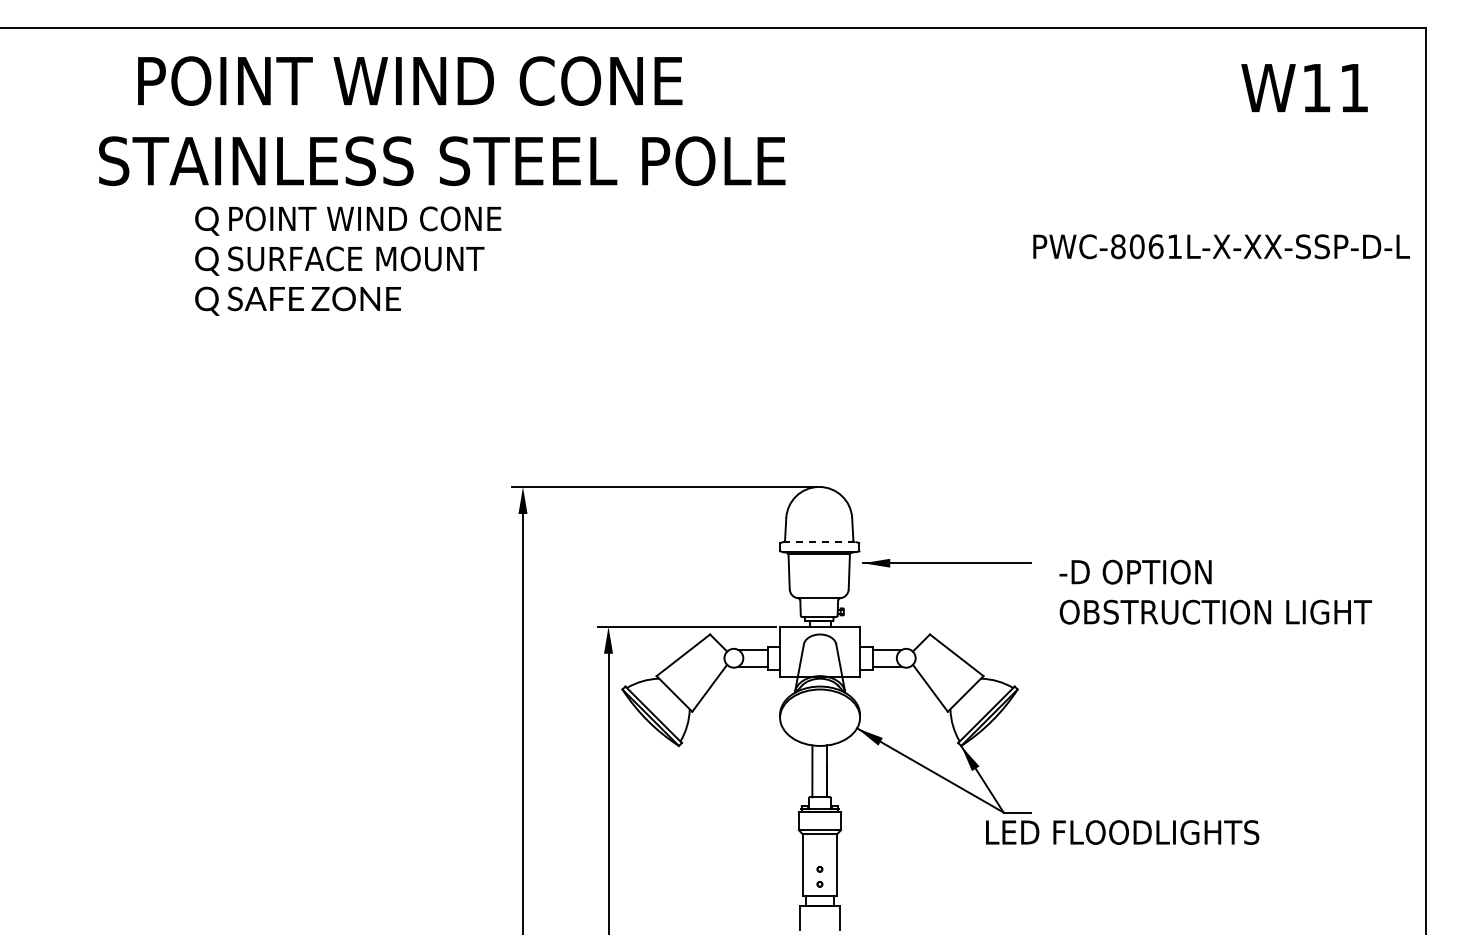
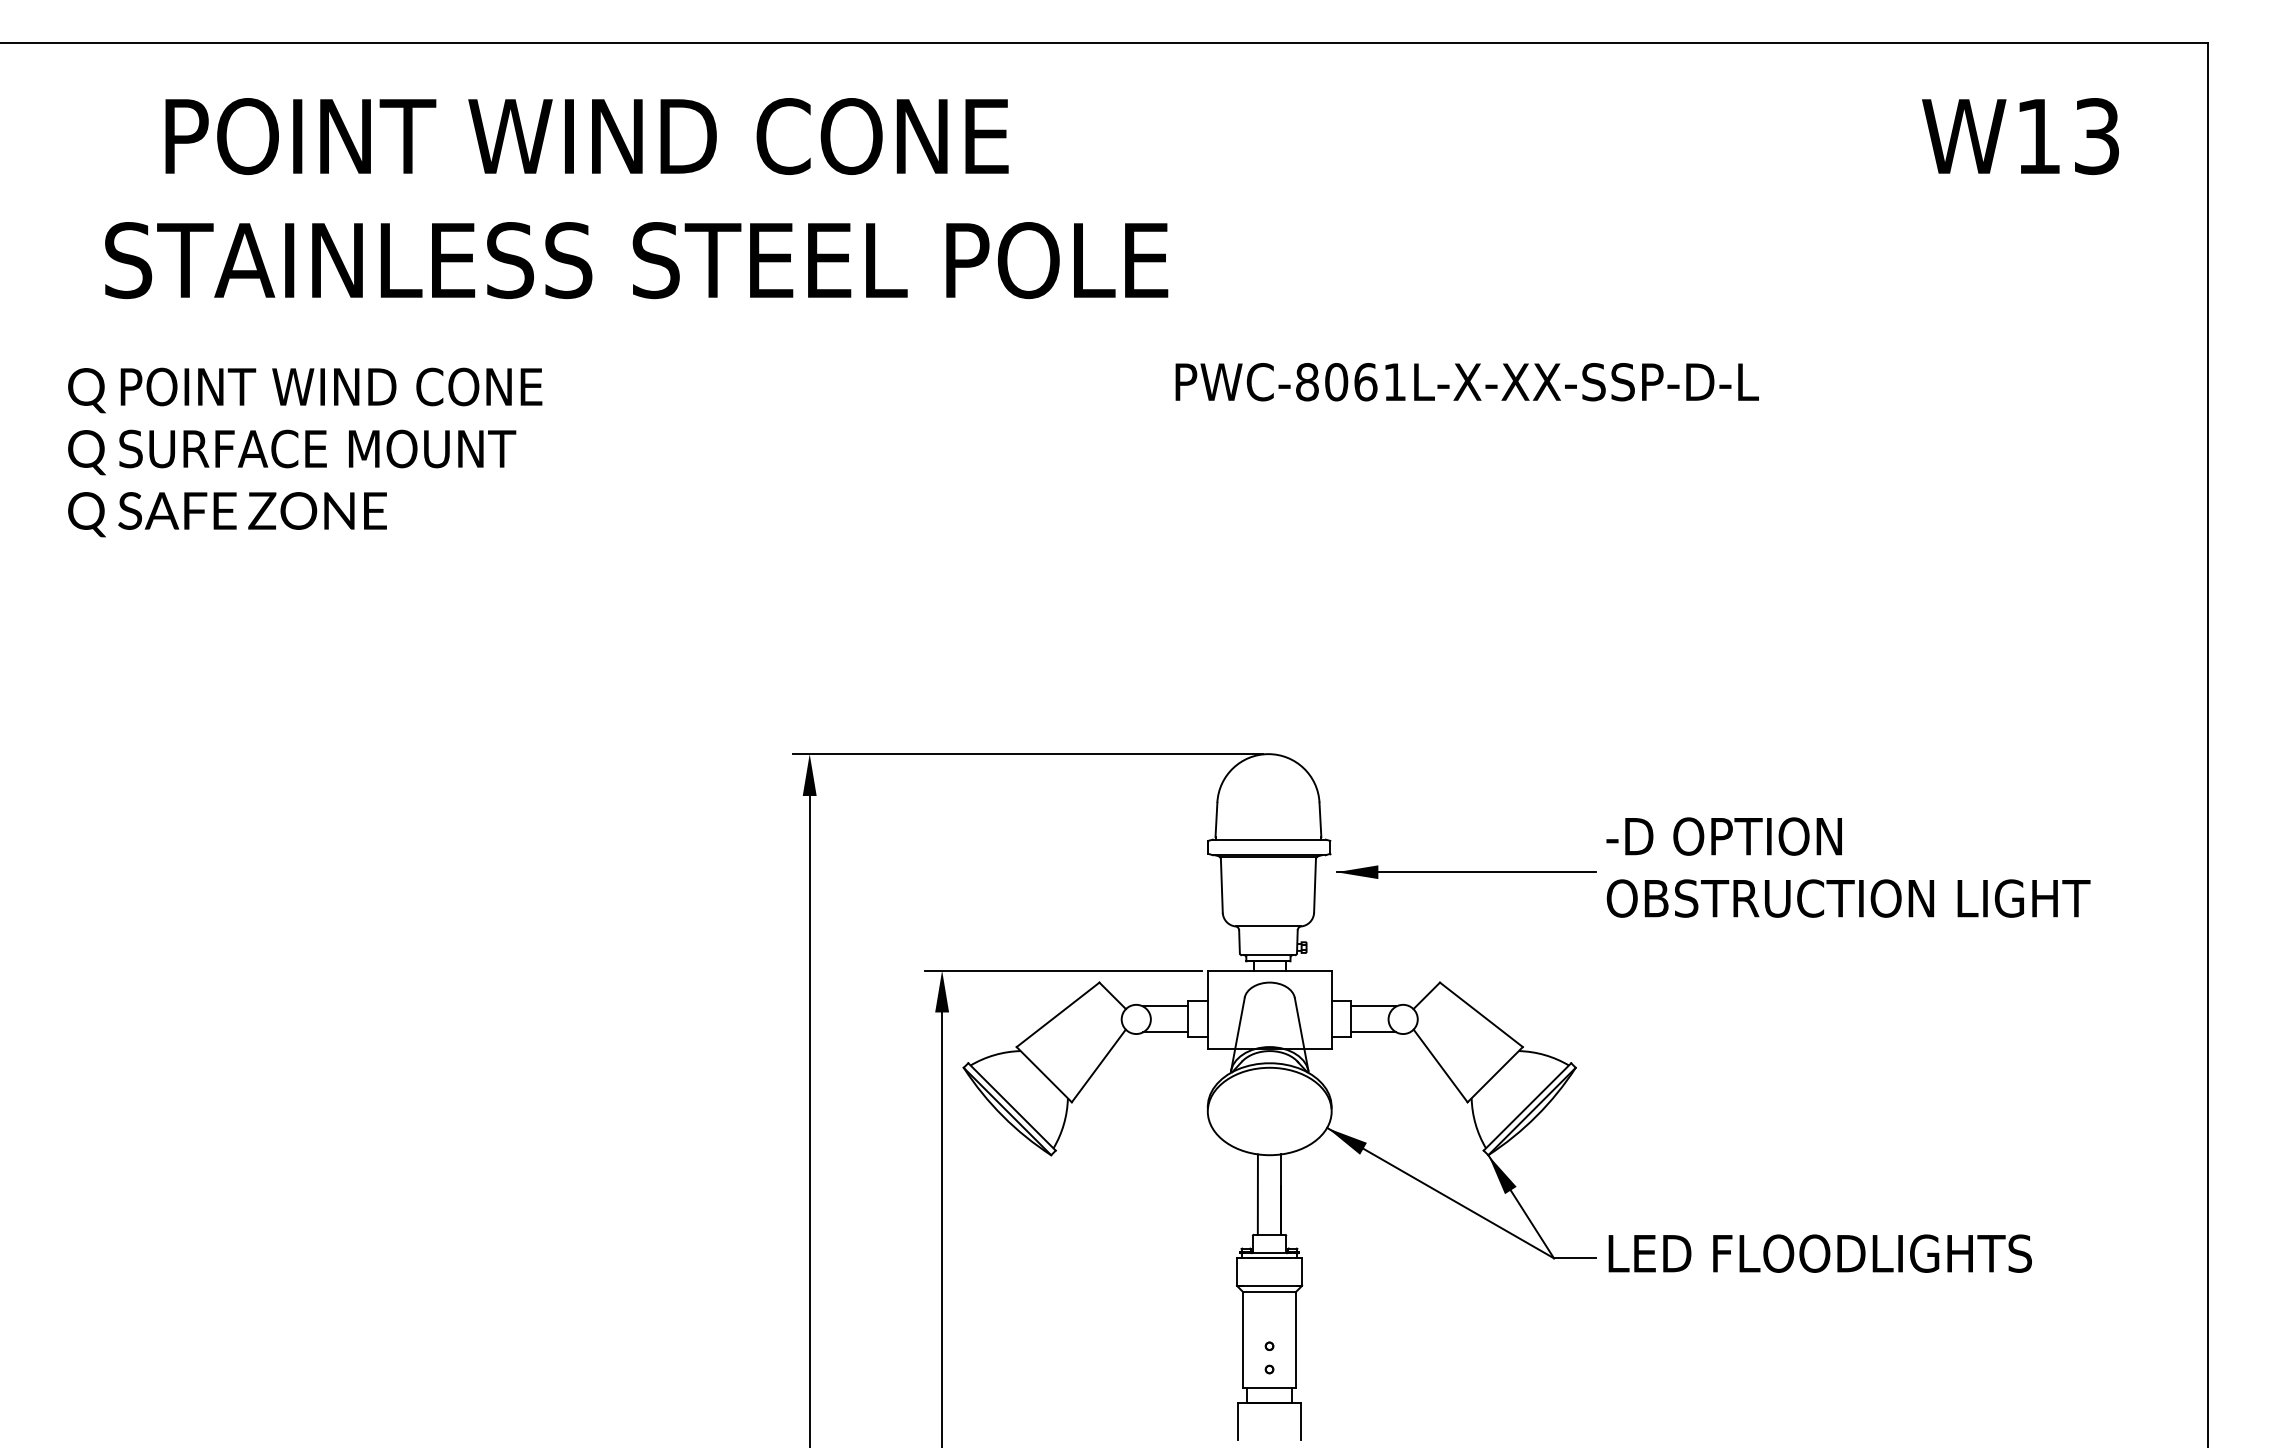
text: (1354, 87) -> (2097, 135), W11 -> W13
text: (442, 121) -> (637, 199), moved
text: (1221, 246) -> (1467, 381), moved
text: (348, 260) -> (305, 451), moved
line: (819, 542) -> (1268, 840), dashed -> solid
text: (1215, 591) -> (1848, 866), moved
text: (1122, 832) -> (1820, 1253), moved

